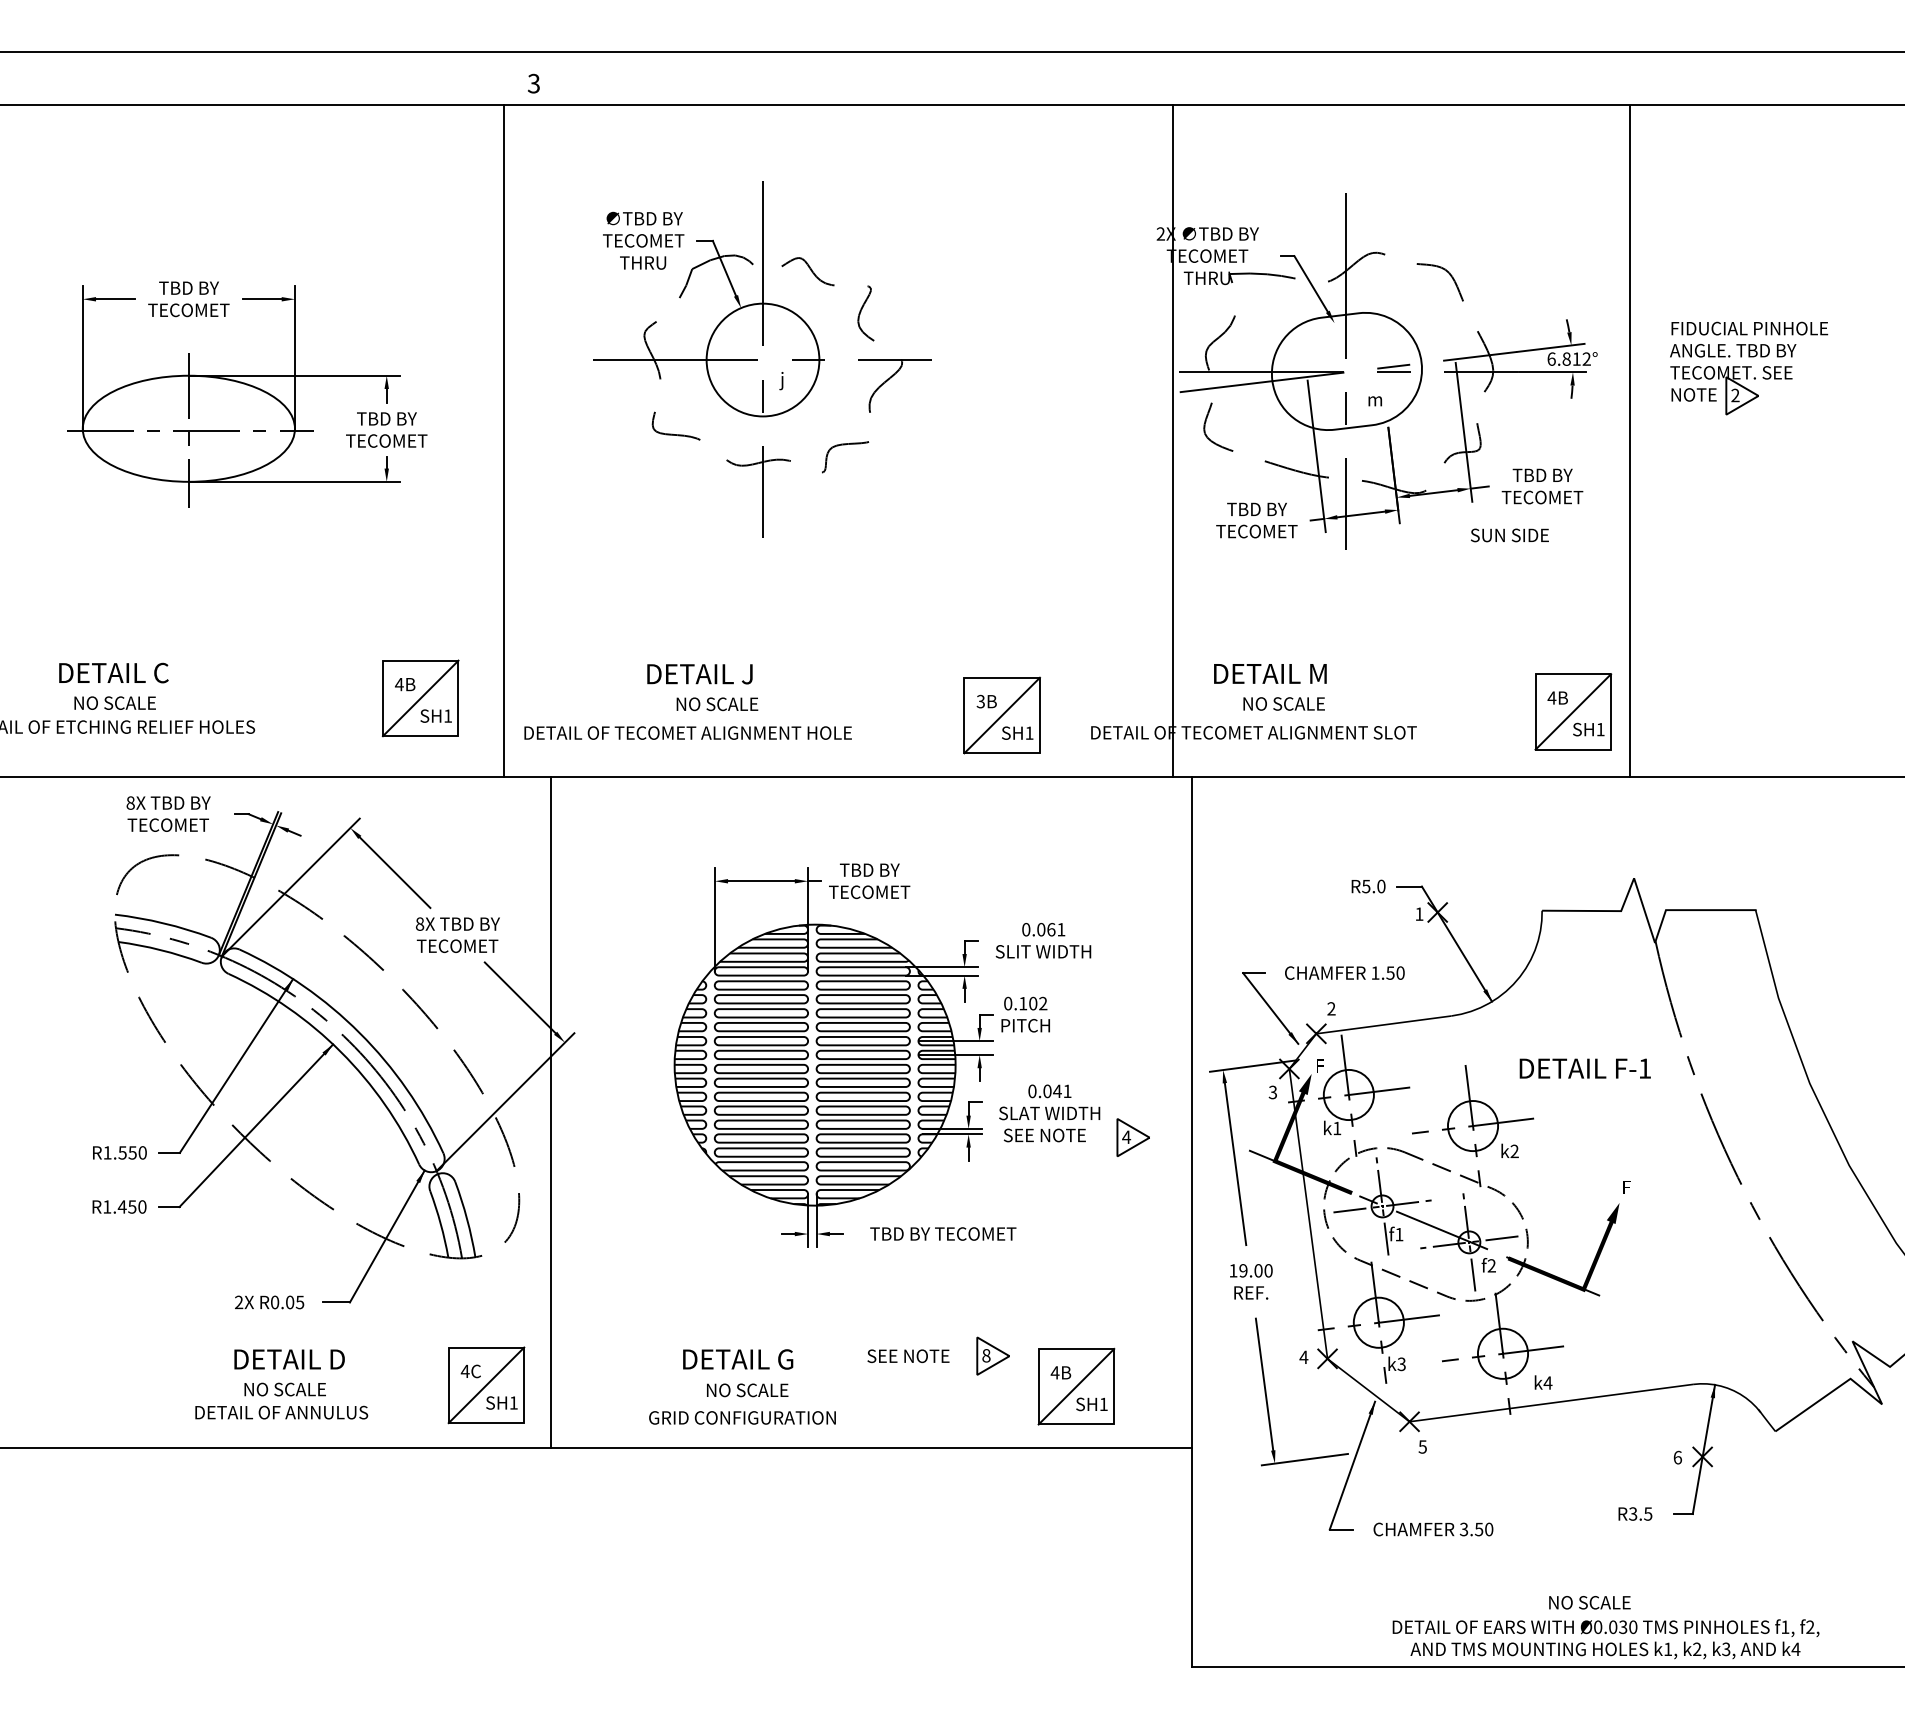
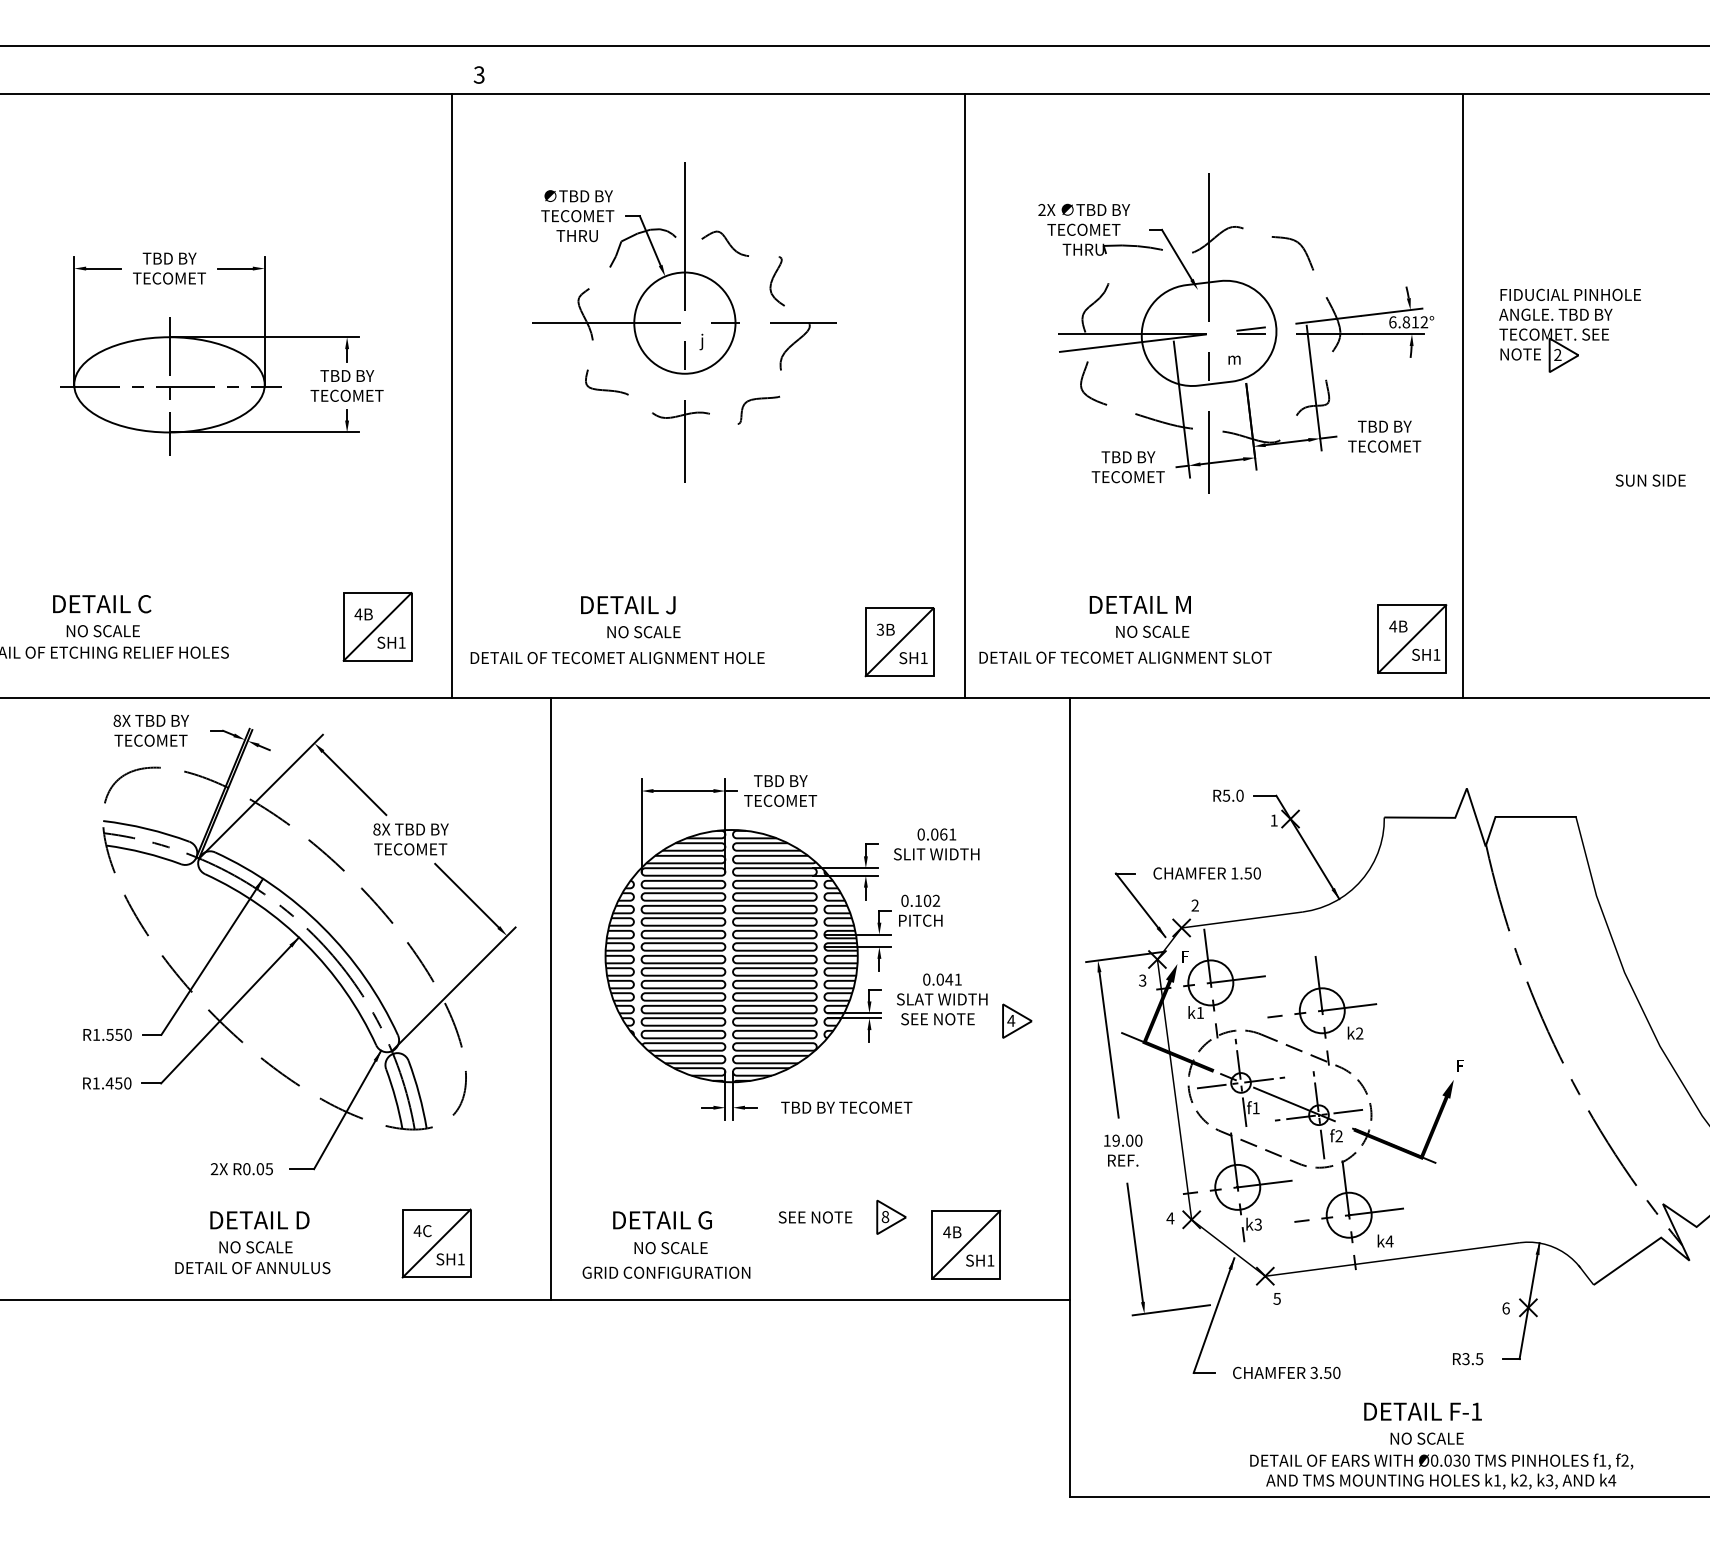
line: (1172, 440) -> (965, 395), moved
text: (1509, 535) -> (1650, 480), moved
text: (1584, 1068) -> (1422, 1411), moved
line: (550, 1112) -> (550, 998), moved

